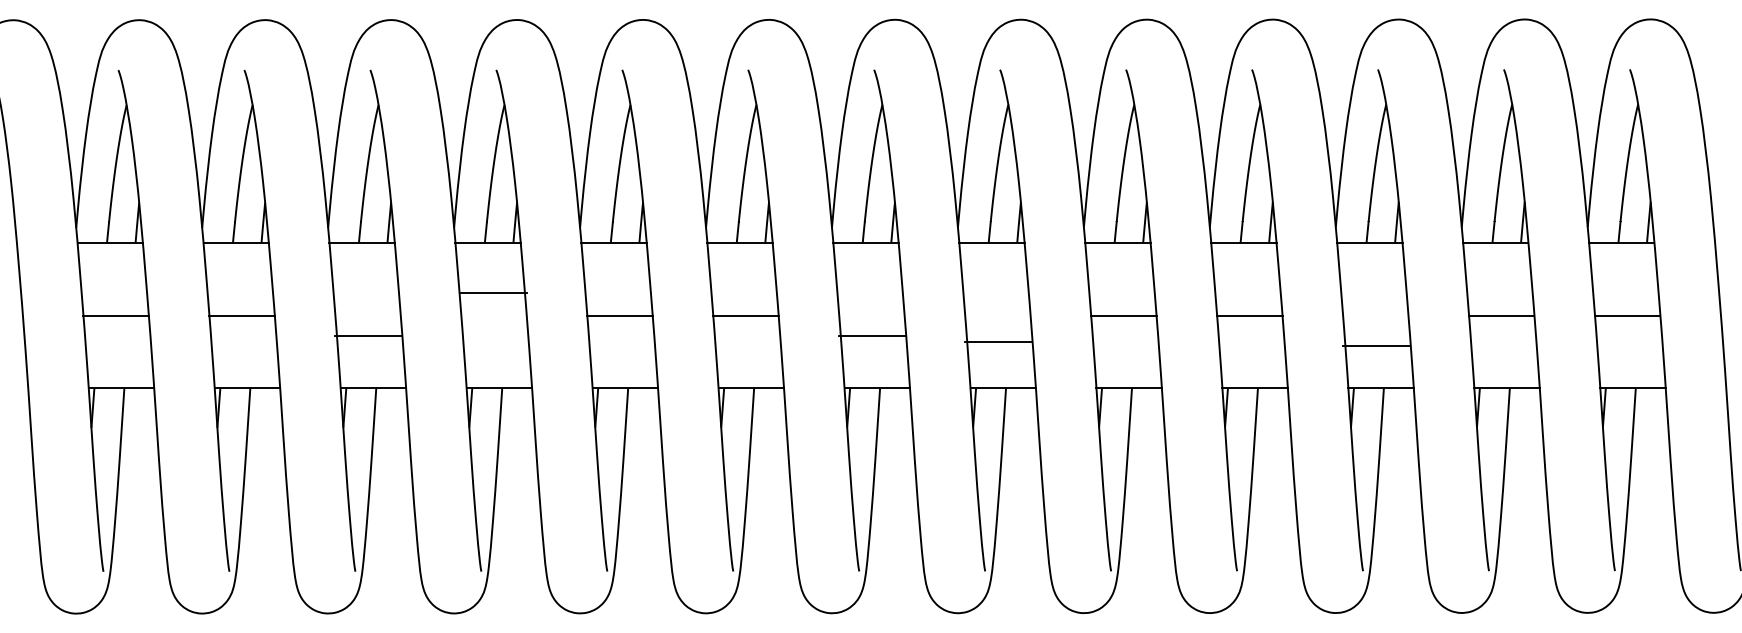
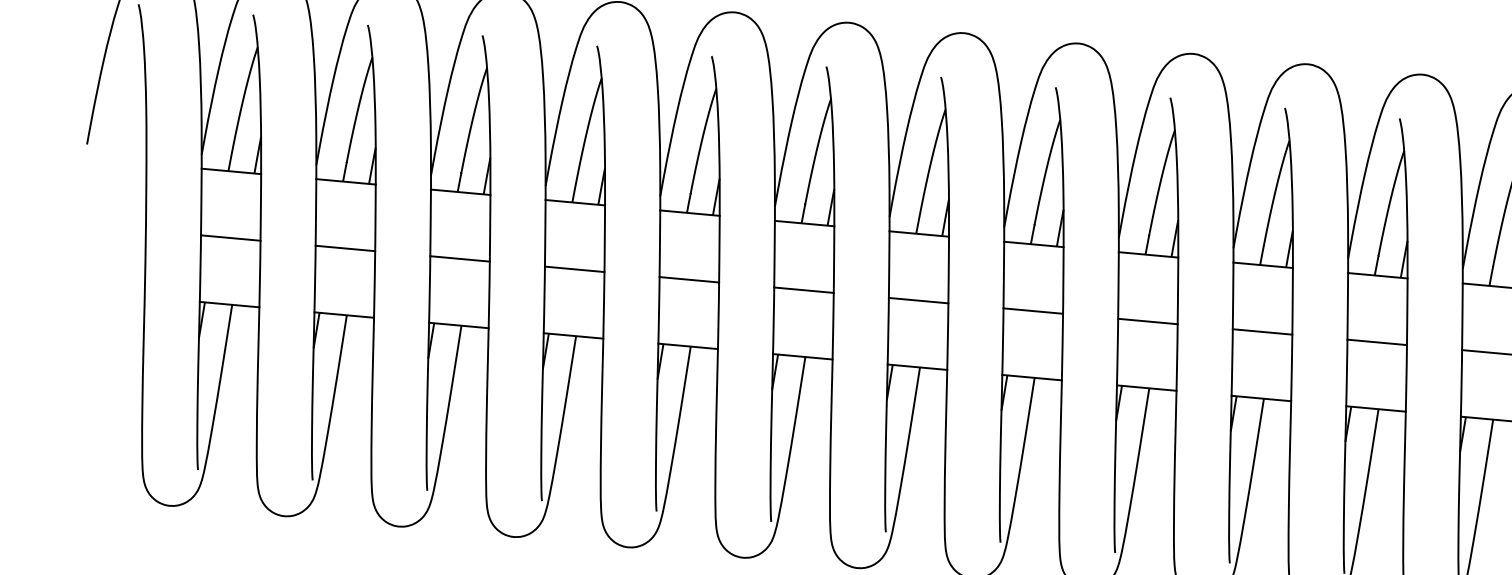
line: (493, 292) -> (574, 269), moved
line: (367, 335) -> (459, 258), moved
line: (871, 335) -> (918, 300), moved
line: (997, 341) -> (1032, 310), moved
line: (1375, 345) -> (1376, 342), moved

